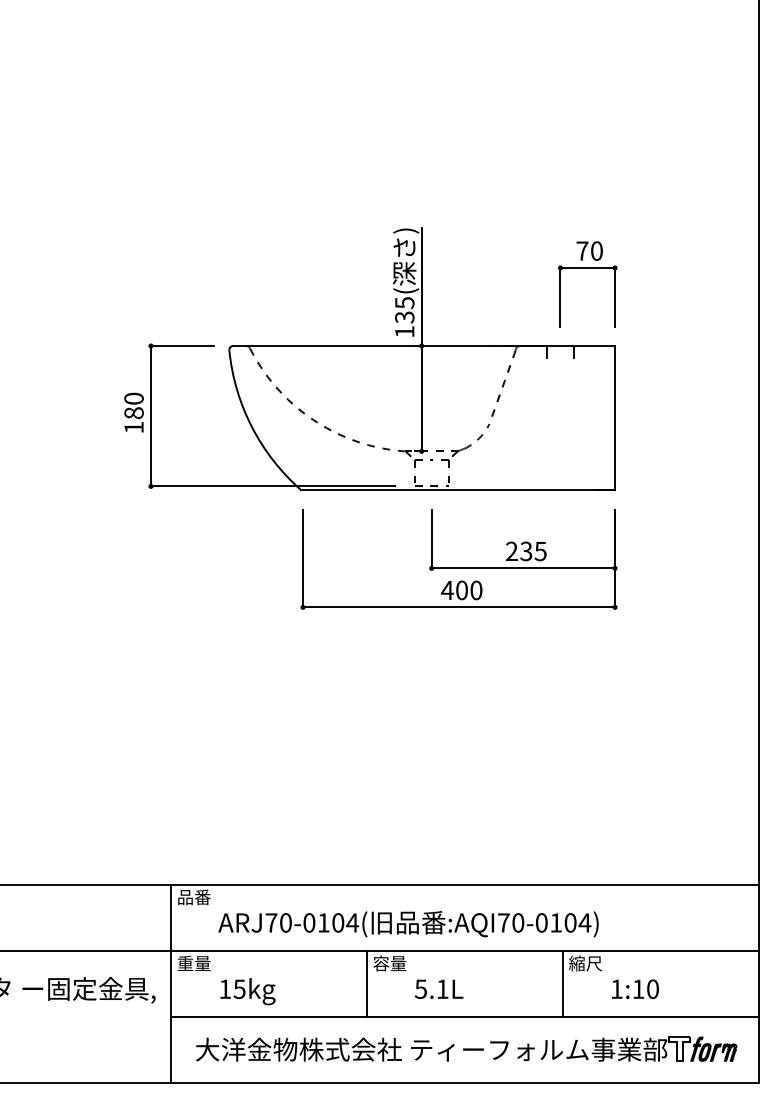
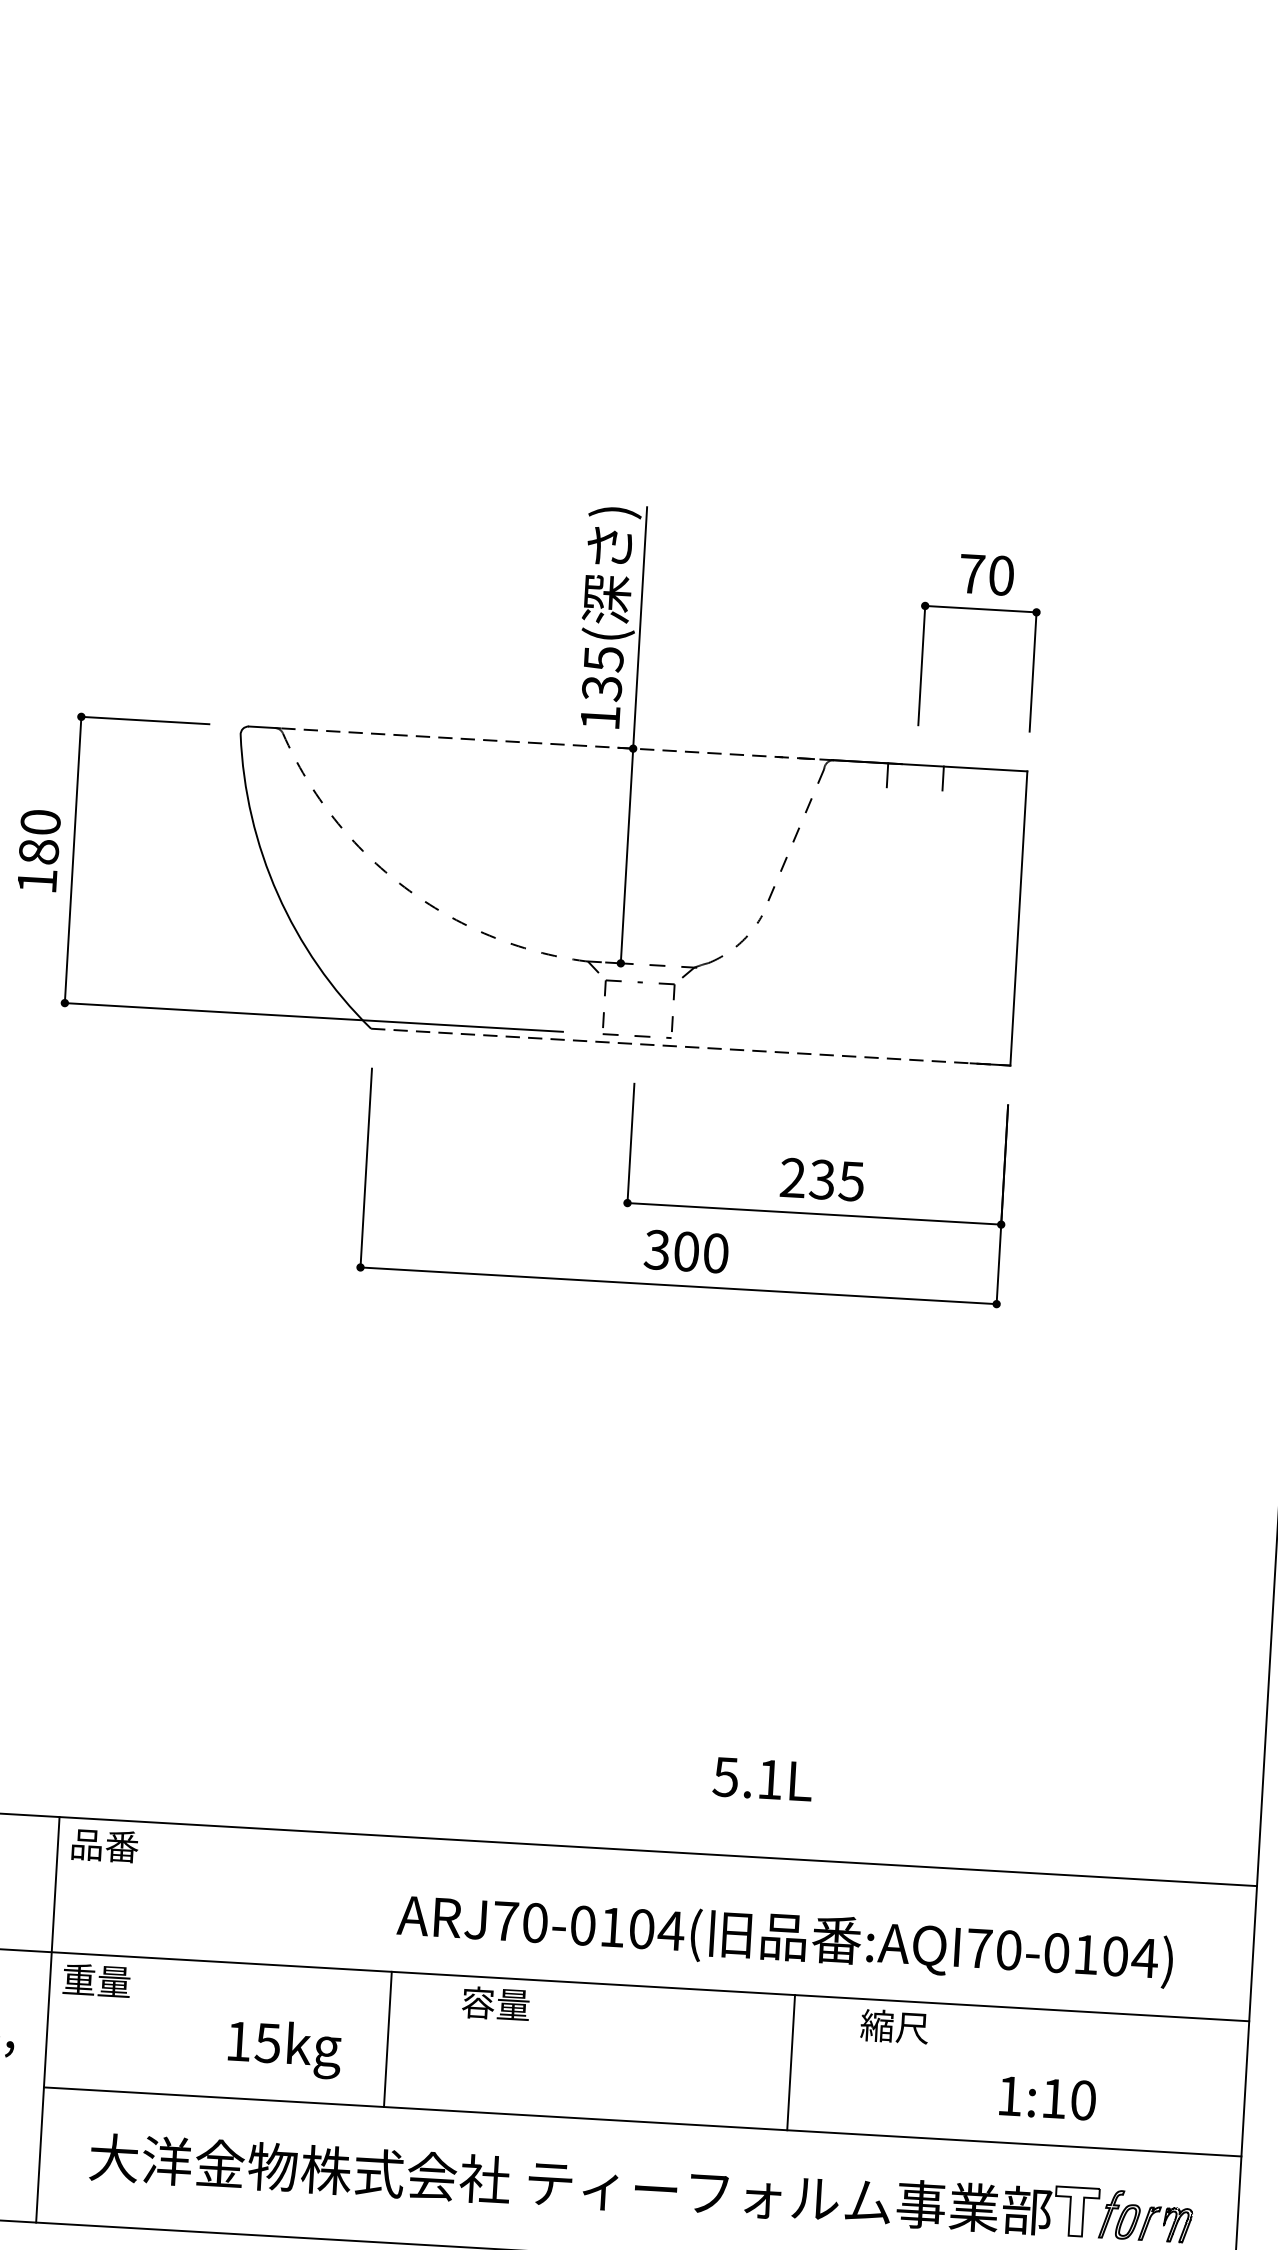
line: (384, 346) -> (557, 745), solid -> dashed
line: (458, 490) -> (691, 1047), solid -> dashed
text: (447, 590) -> (657, 1250), 400 -> 300
text: (408, 924) -> (784, 1940), moved
line: (367, 983) -> (388, 2038), moved
line: (562, 983) -> (790, 2061), moved
text: (438, 988) -> (761, 1777), moved
text: (635, 988) -> (1048, 2096), moved
text: (247, 991) -> (283, 2048), moved

